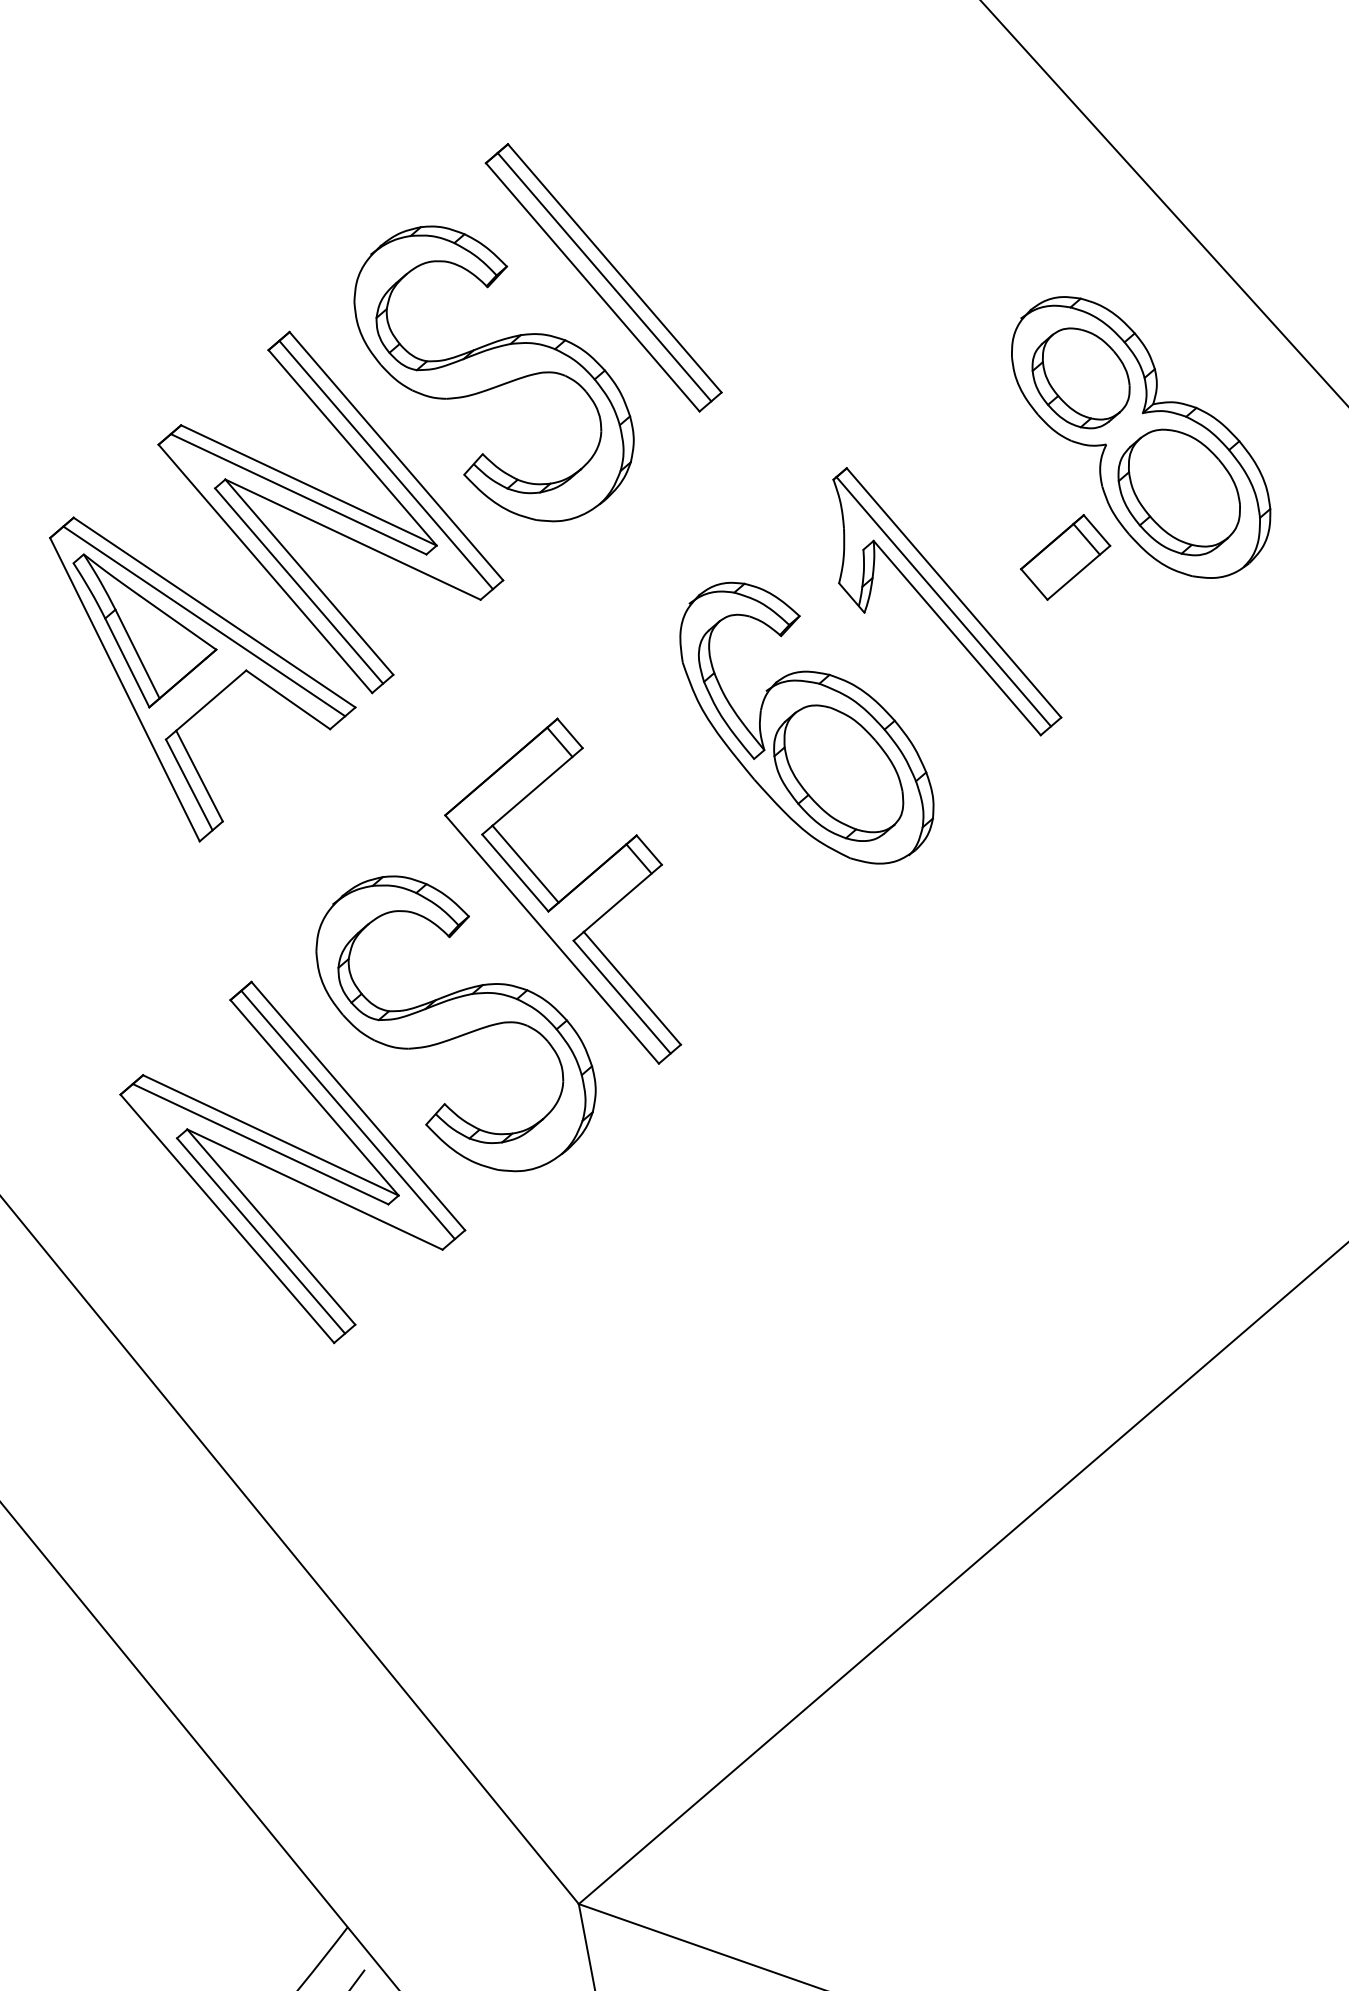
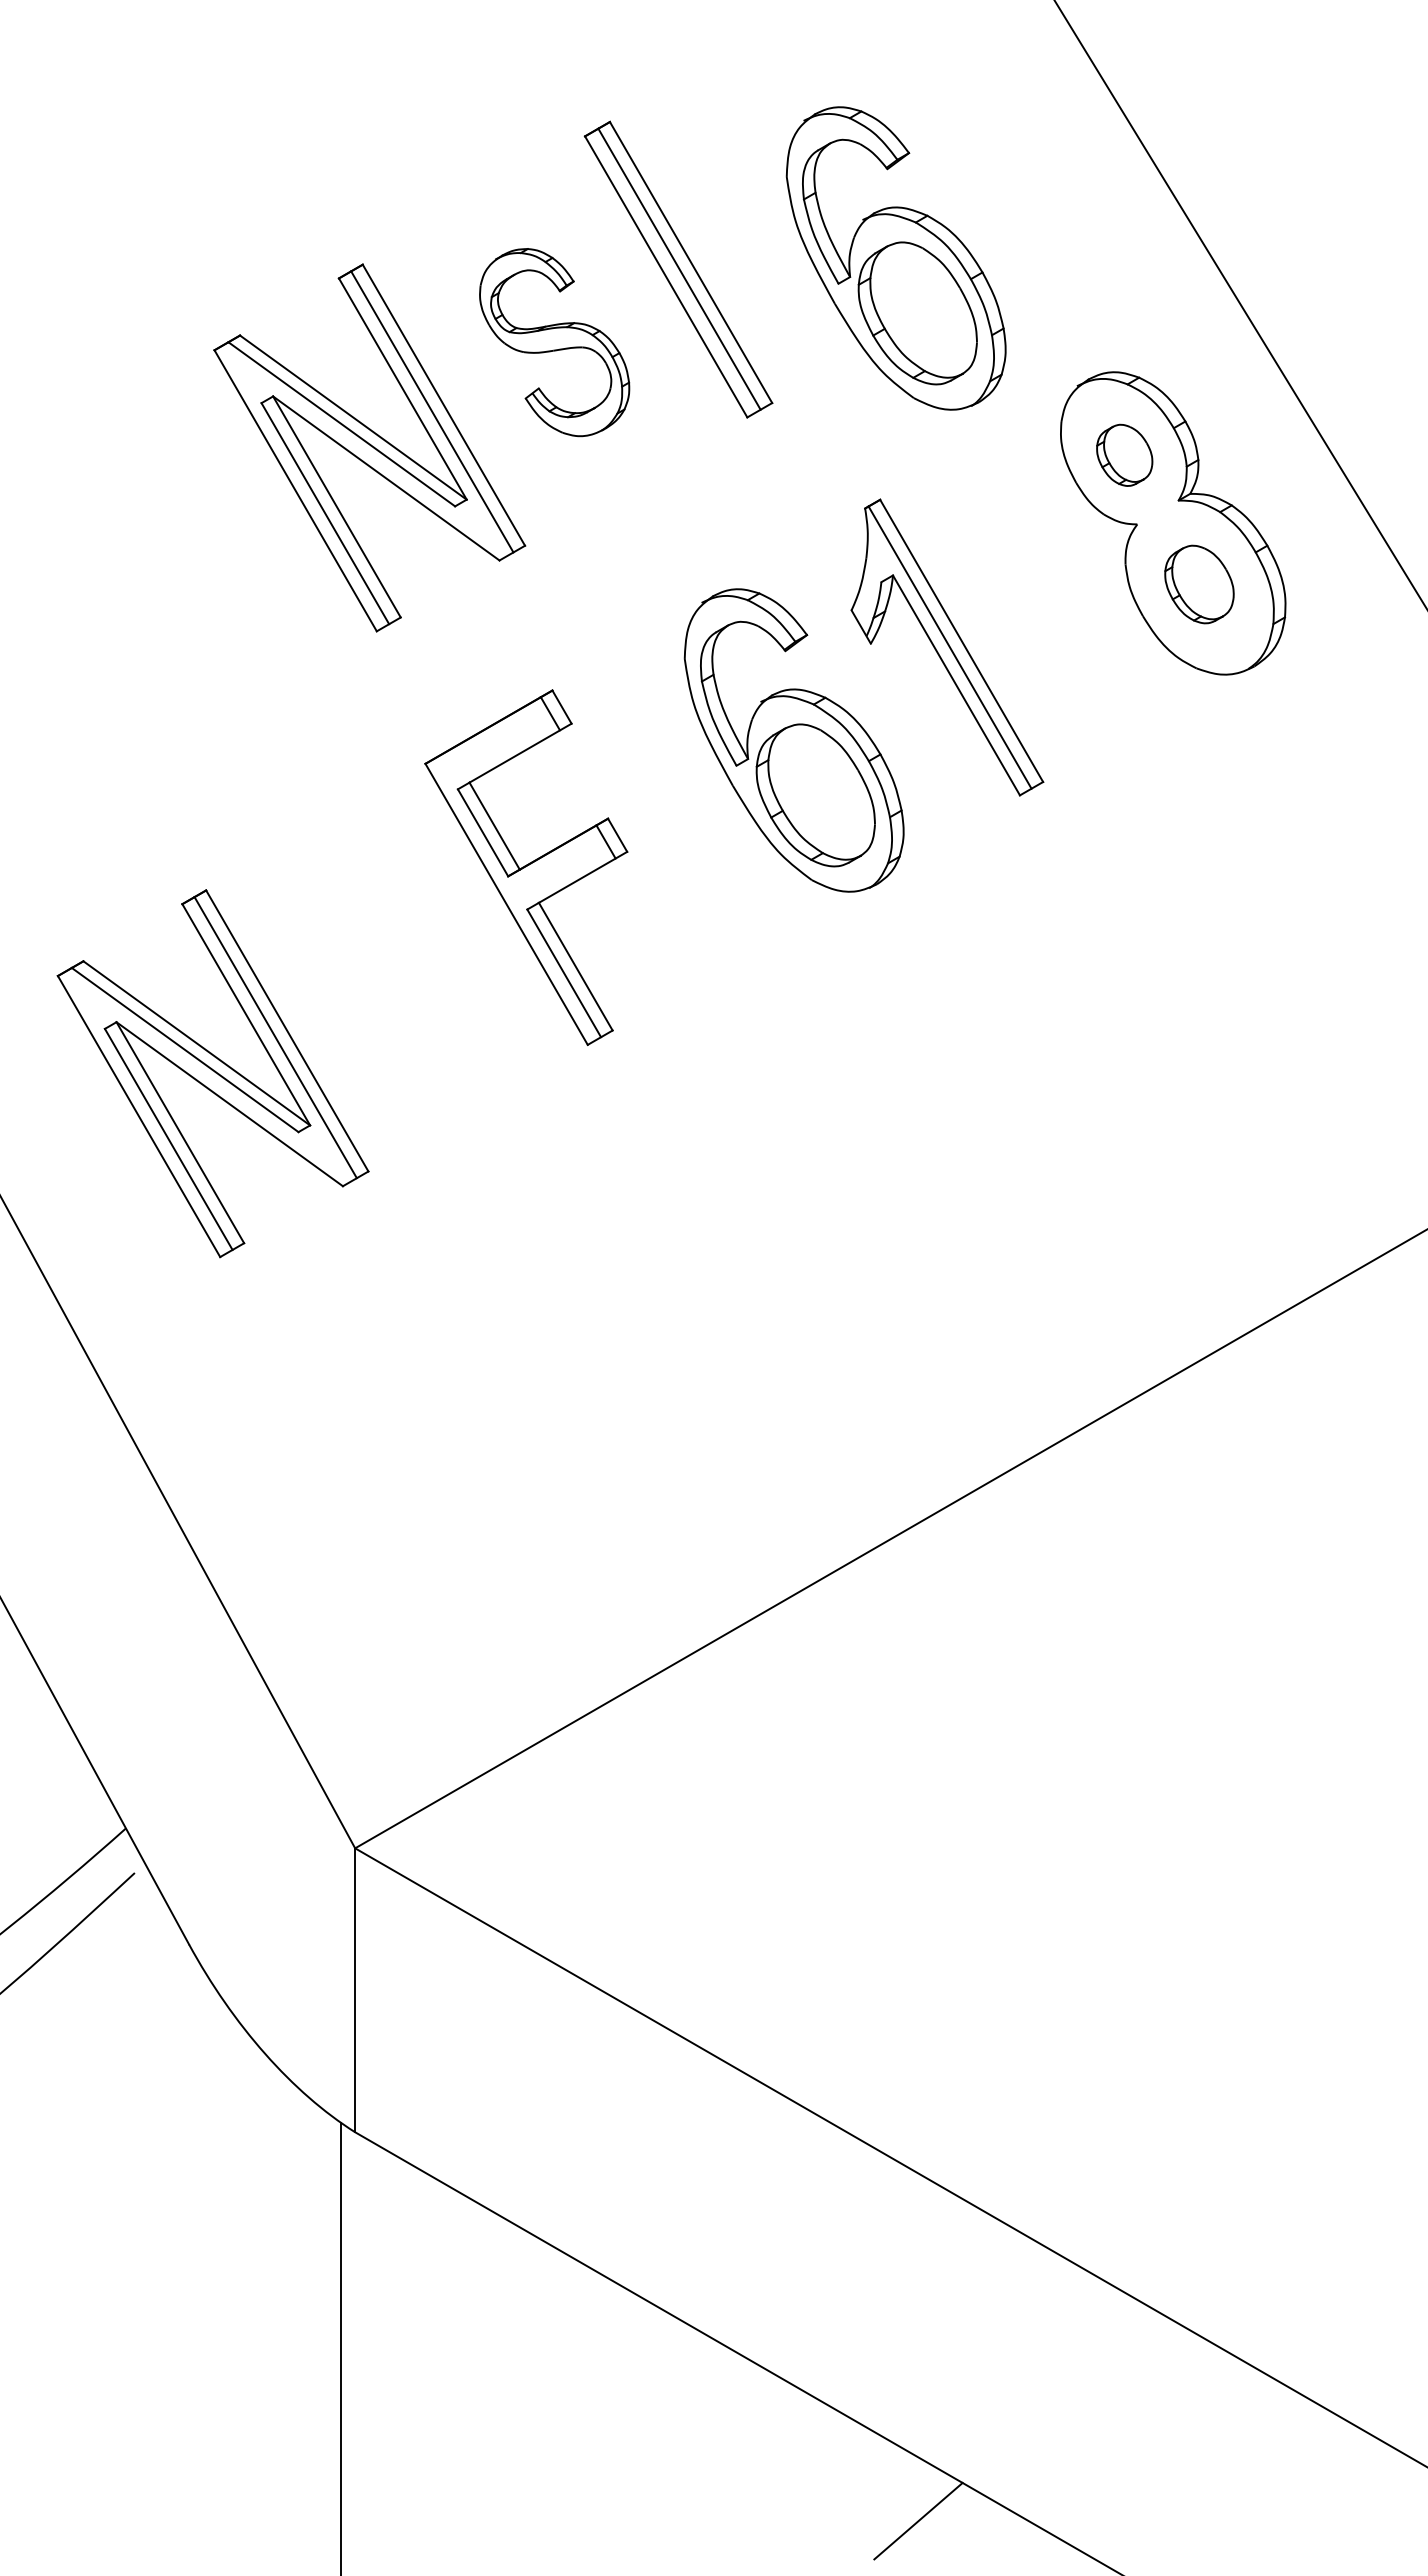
part: (816, 226) -> (895, 258), added
part: (494, 373) -> (554, 342), size x0.6
part: (1080, 378) -> (1124, 455), size x0.6
part: (1179, 492) -> (1199, 584), size x0.6
part: (1065, 557) -> (1076, 626), removed
part: (210, 665) -> (224, 574), removed
part: (455, 1023) -> (397, 968), removed

